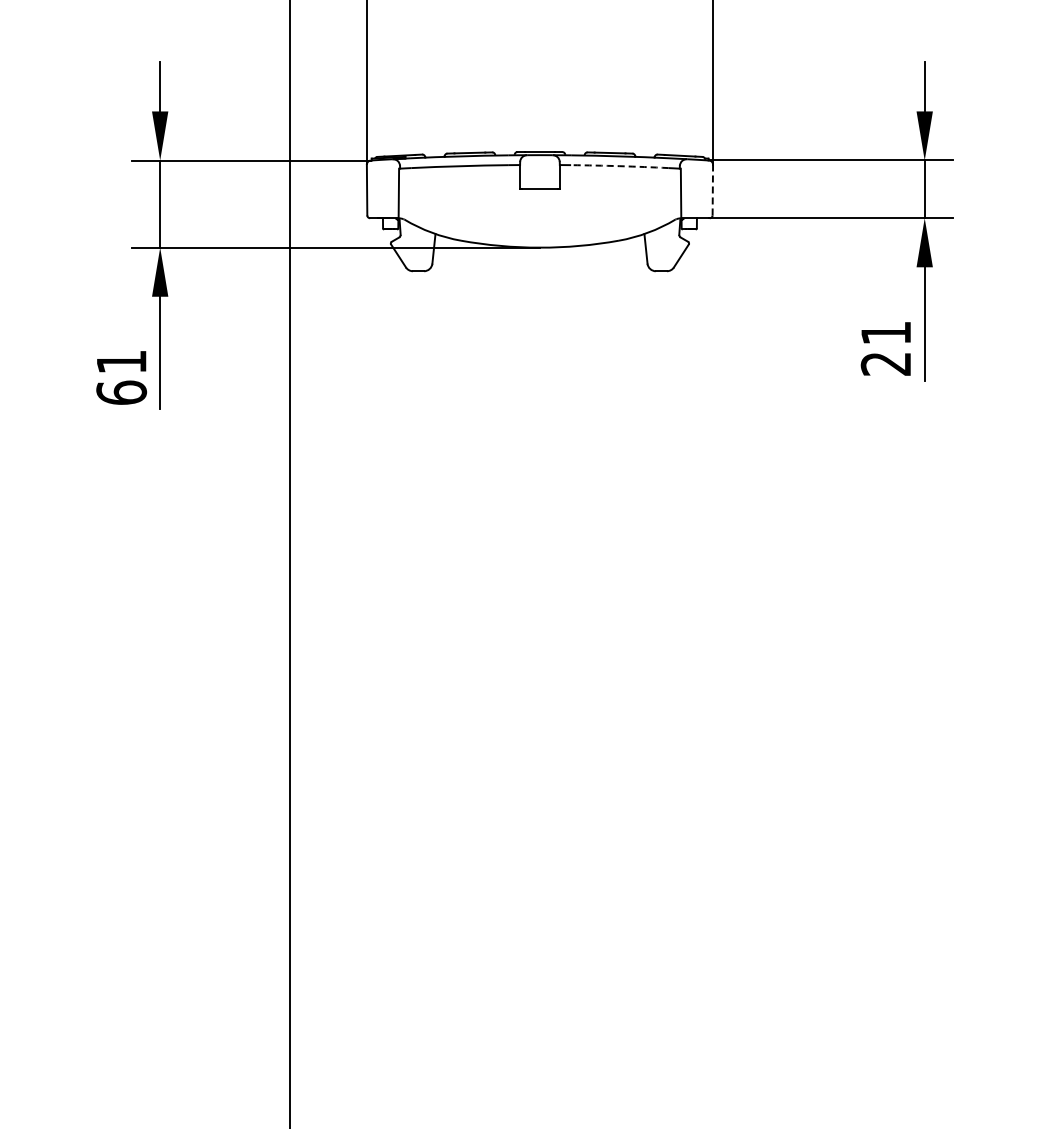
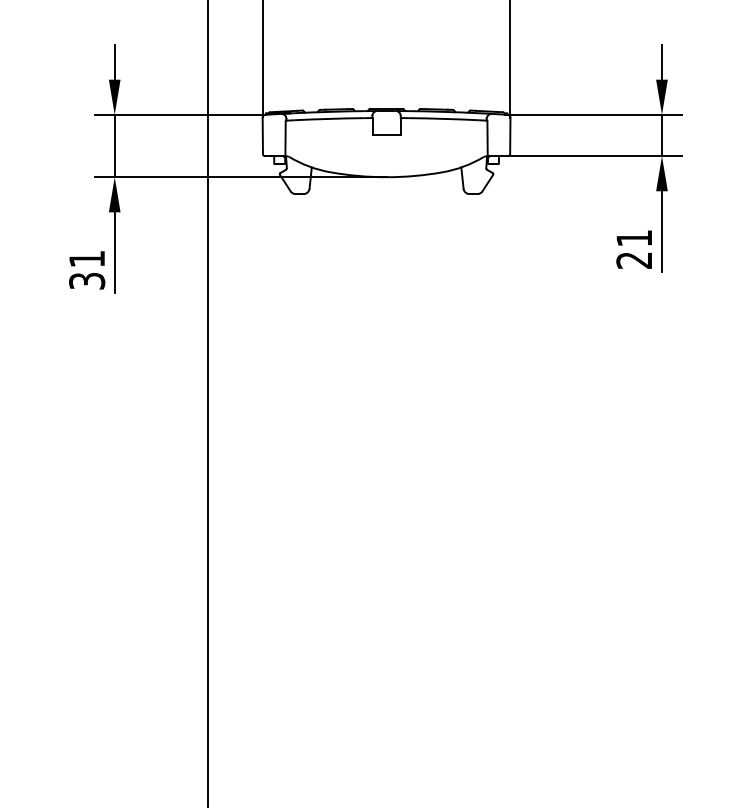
arc: (619, 166) -> (443, 119), dashed -> solid
line: (712, 189) -> (510, 135), dashed -> solid
text: (121, 392) -> (87, 280), 61 -> 31

